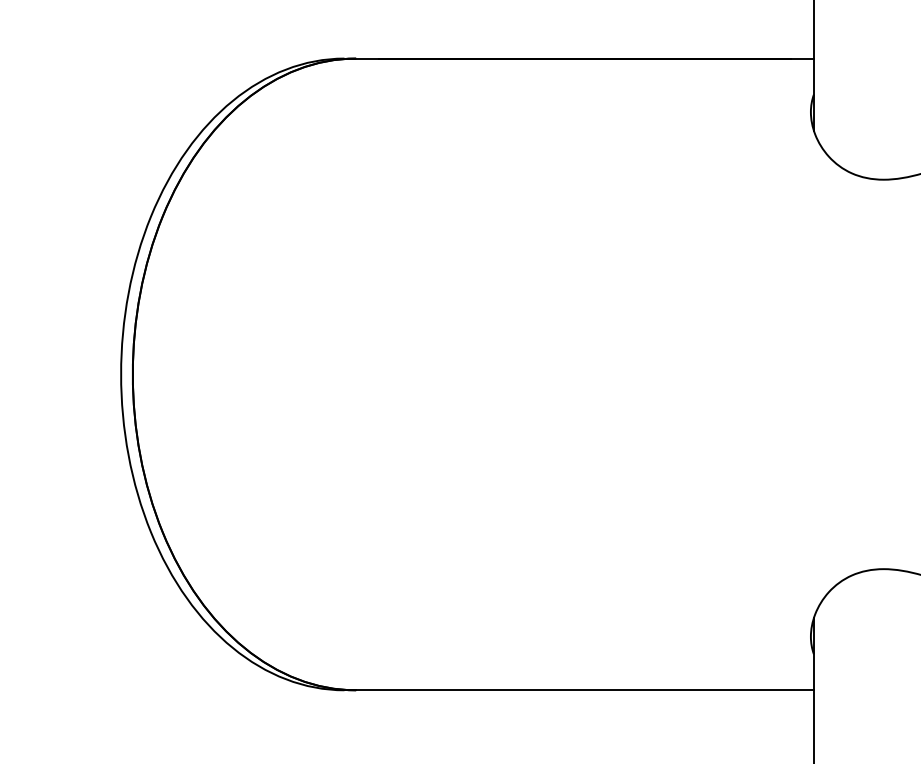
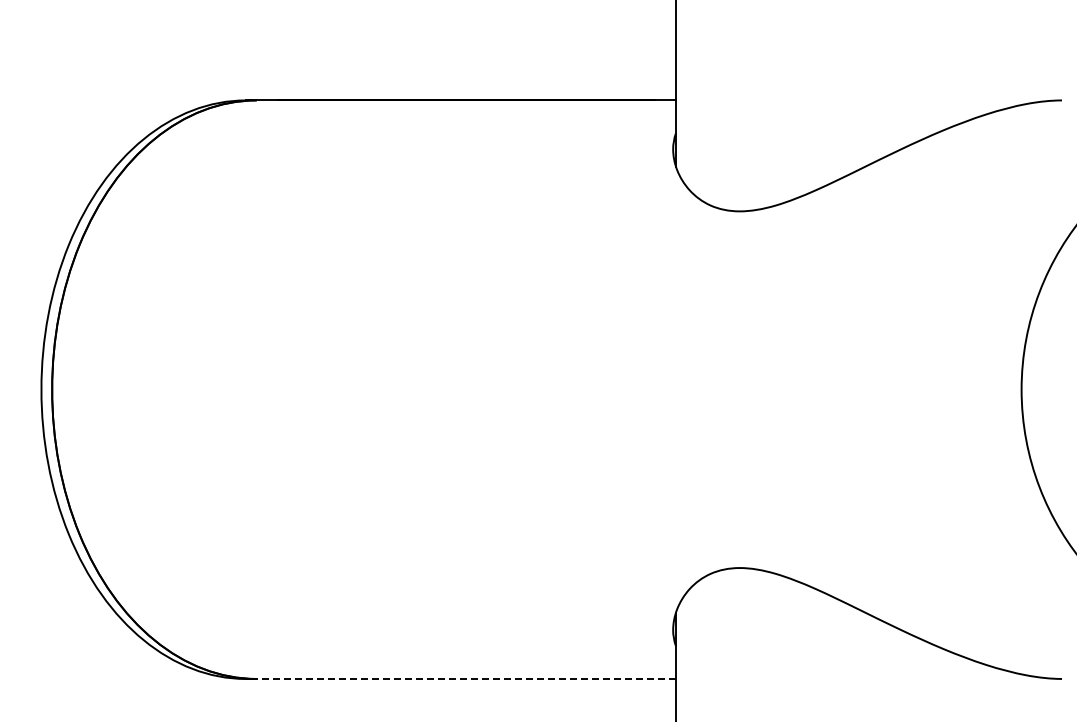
line: (578, 689) -> (460, 678), solid -> dashed

